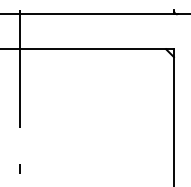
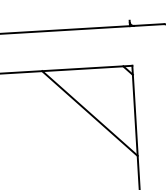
line: (133, 88) -> (88, 113), added

